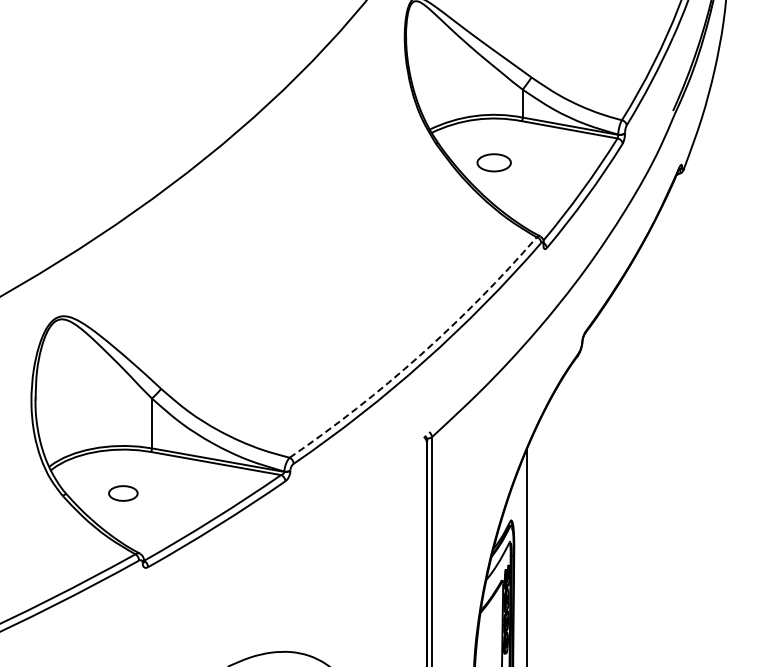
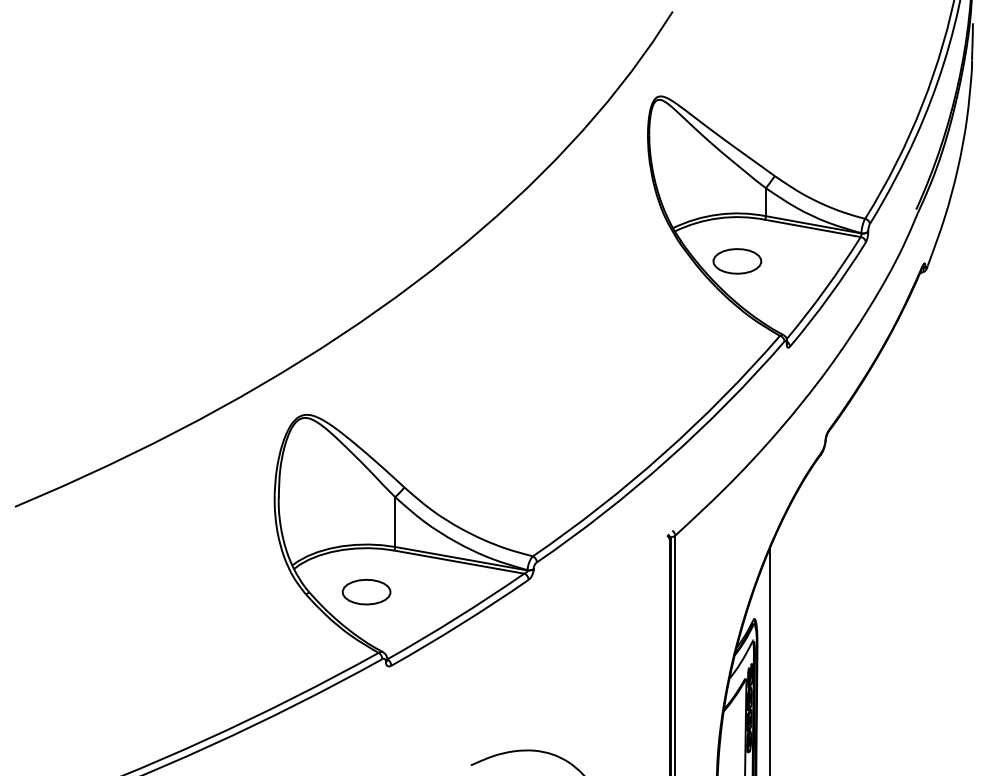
part: (494, 162) -> (737, 261), size x1.43
arc: (420, 355) -> (663, 454), dashed -> solid
part: (123, 492) -> (366, 591), size x1.67

